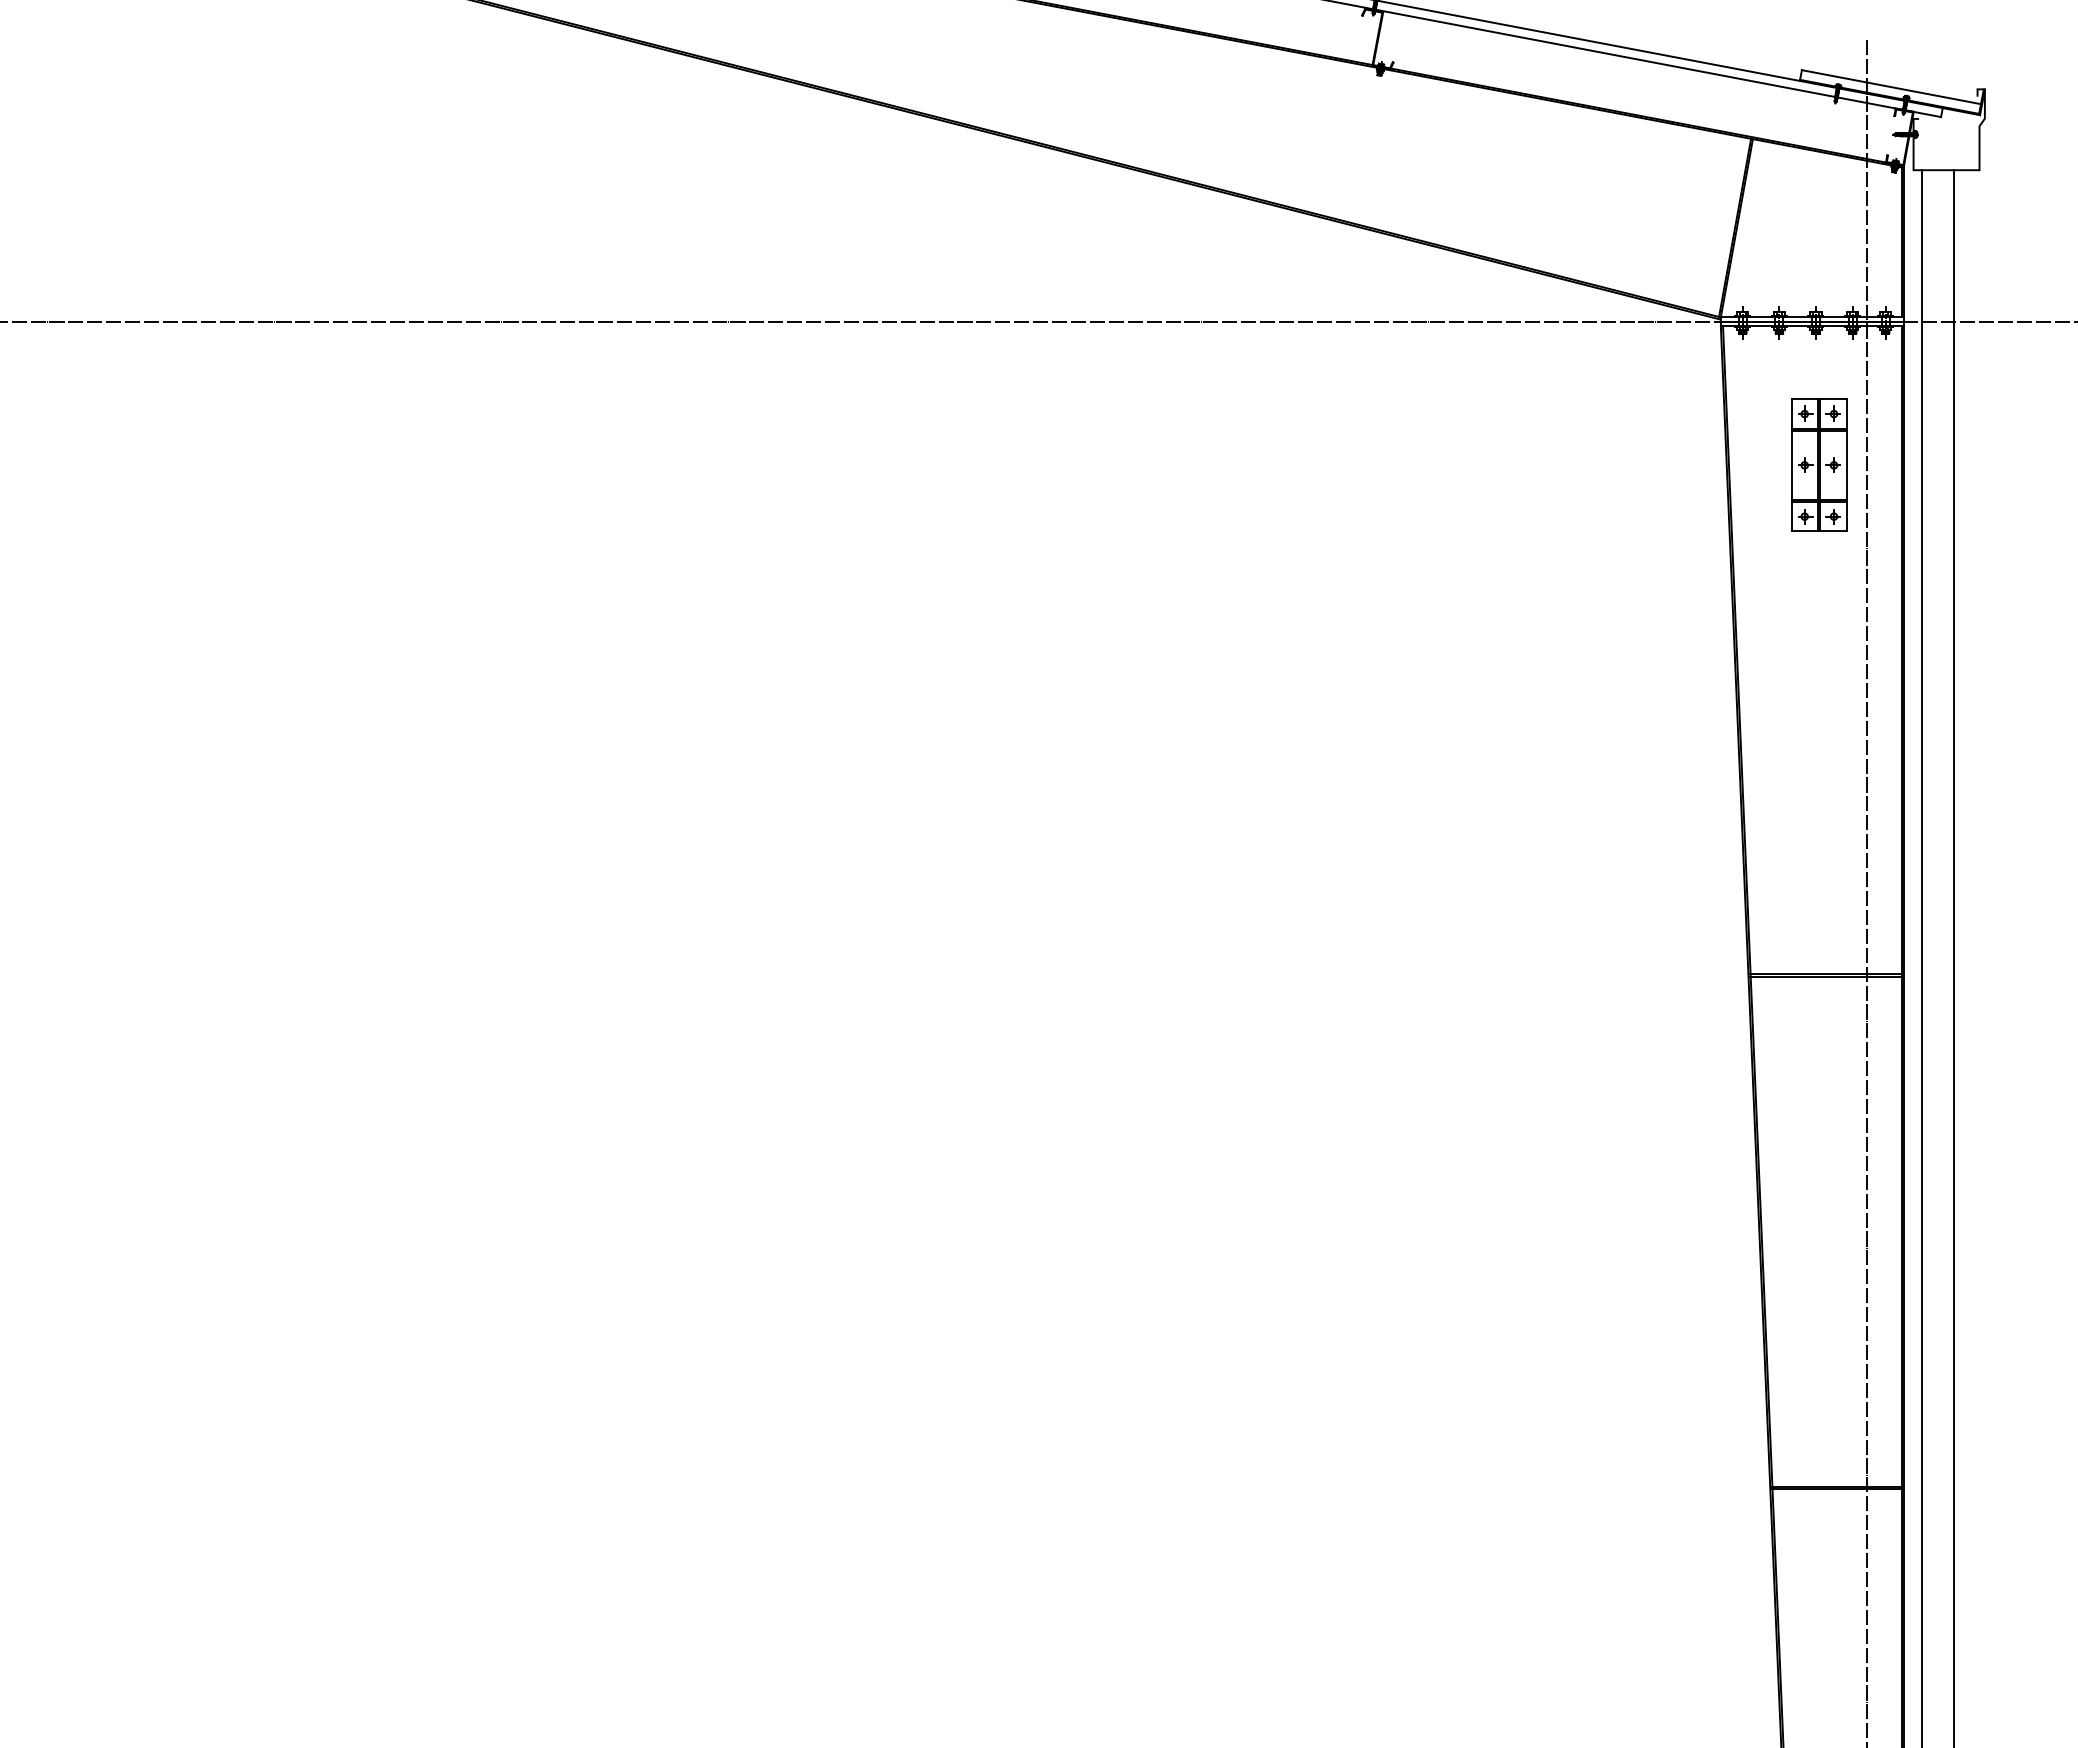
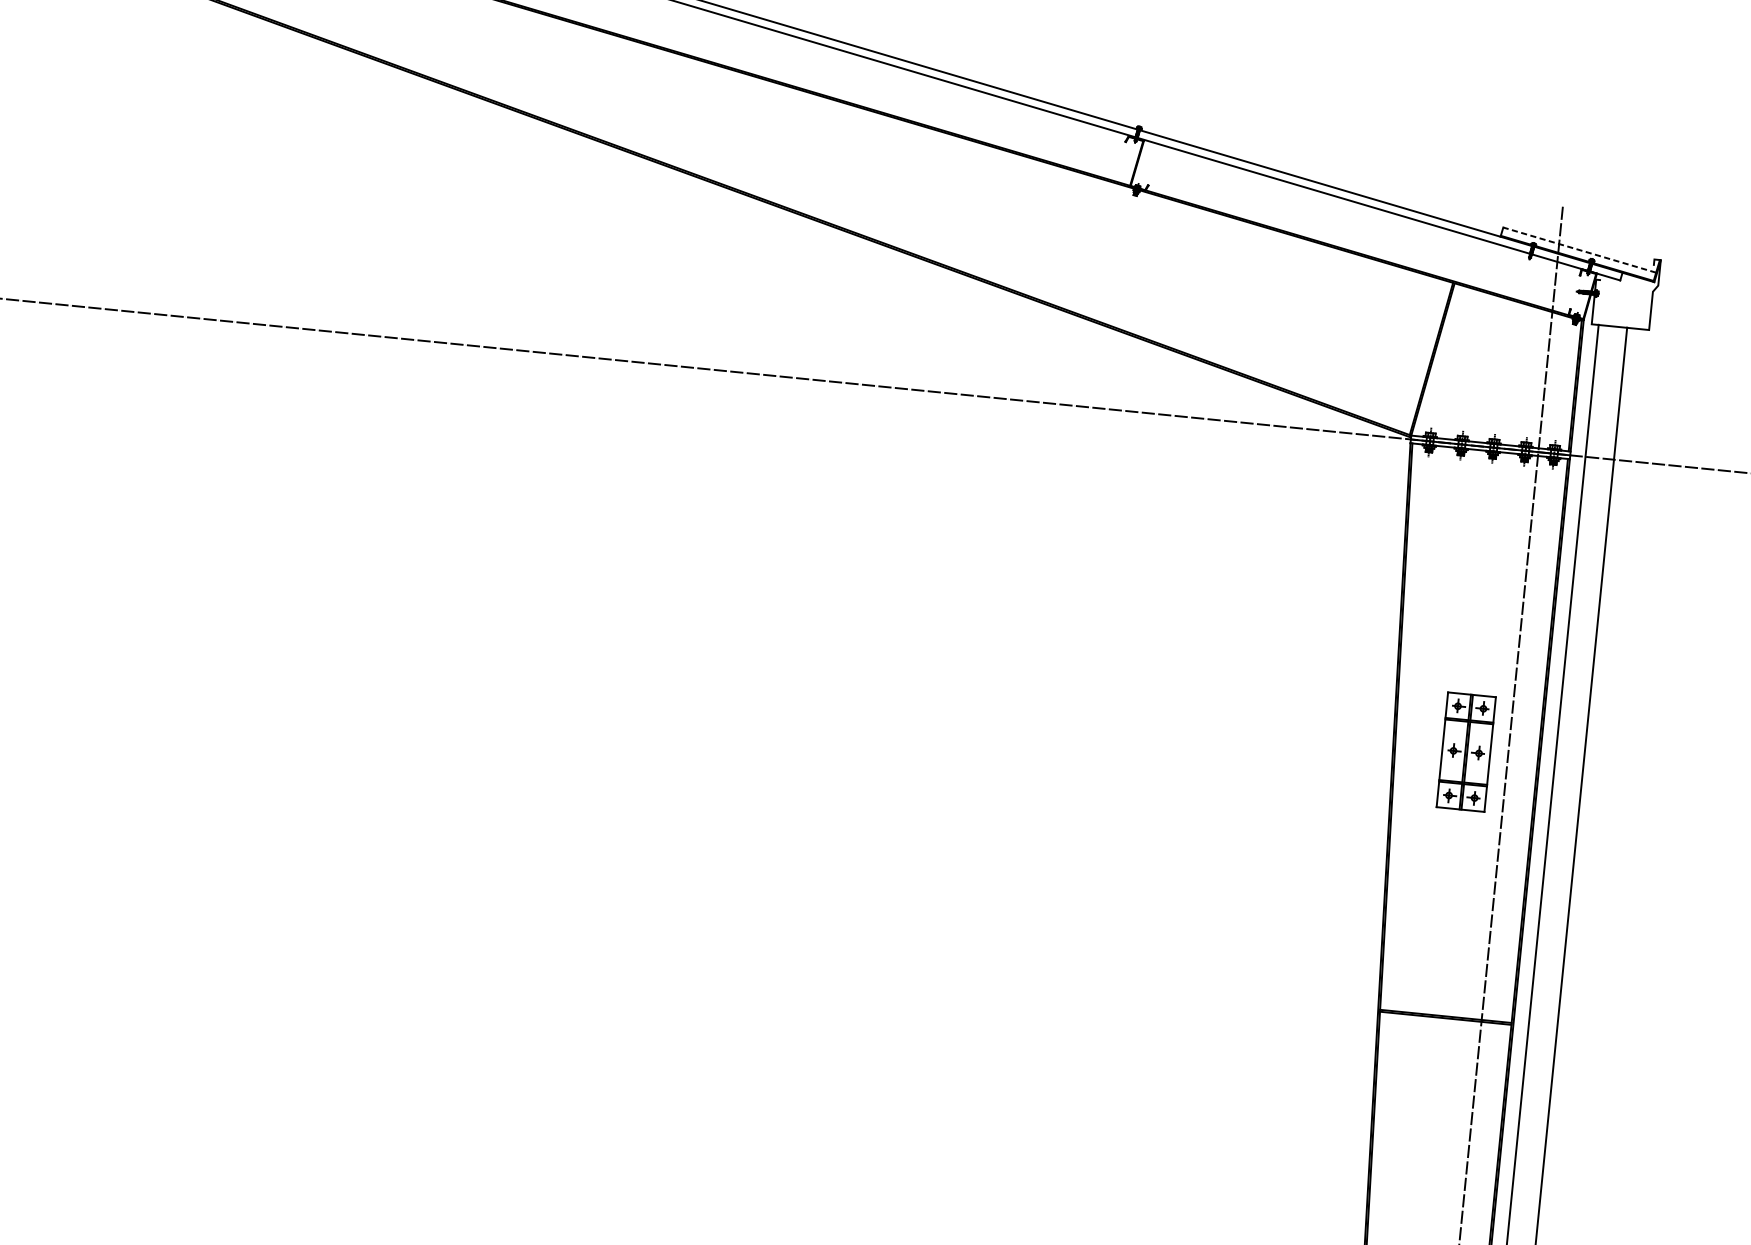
line: (1890, 87) -> (1578, 250), solid -> dashed
part: (1819, 464) -> (1466, 751), moved

